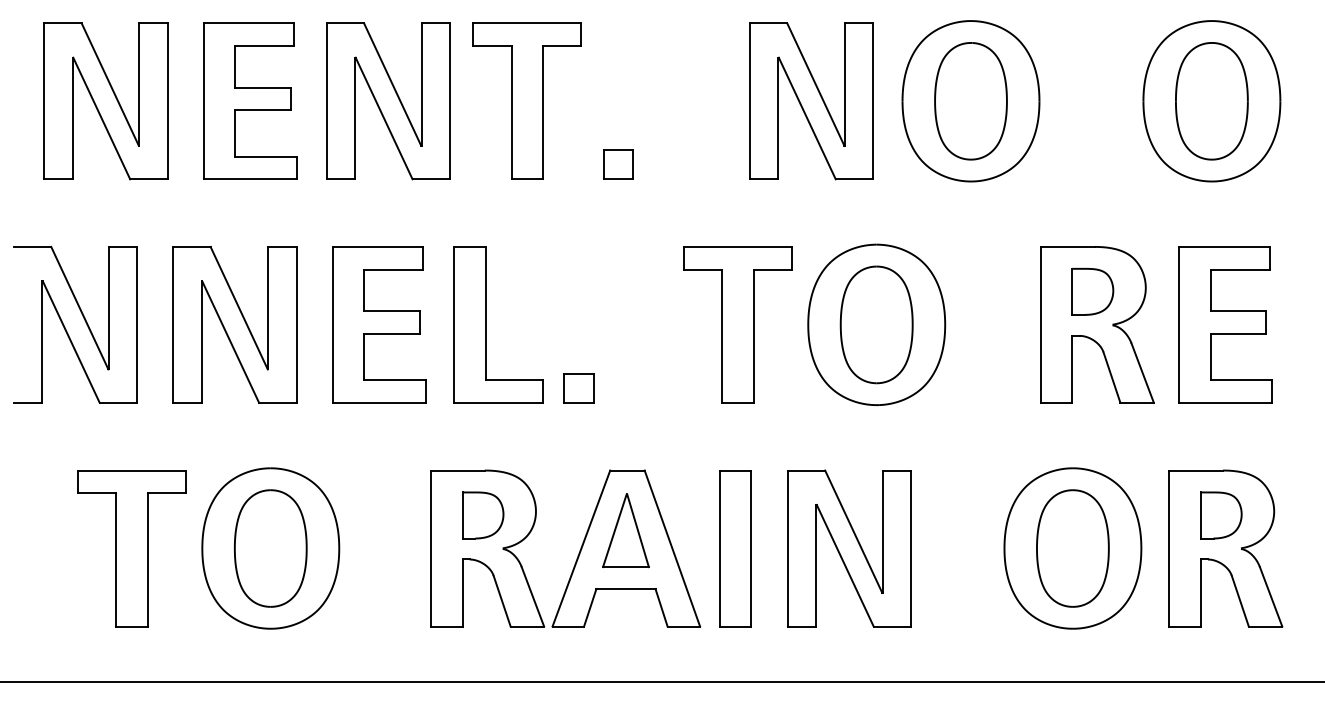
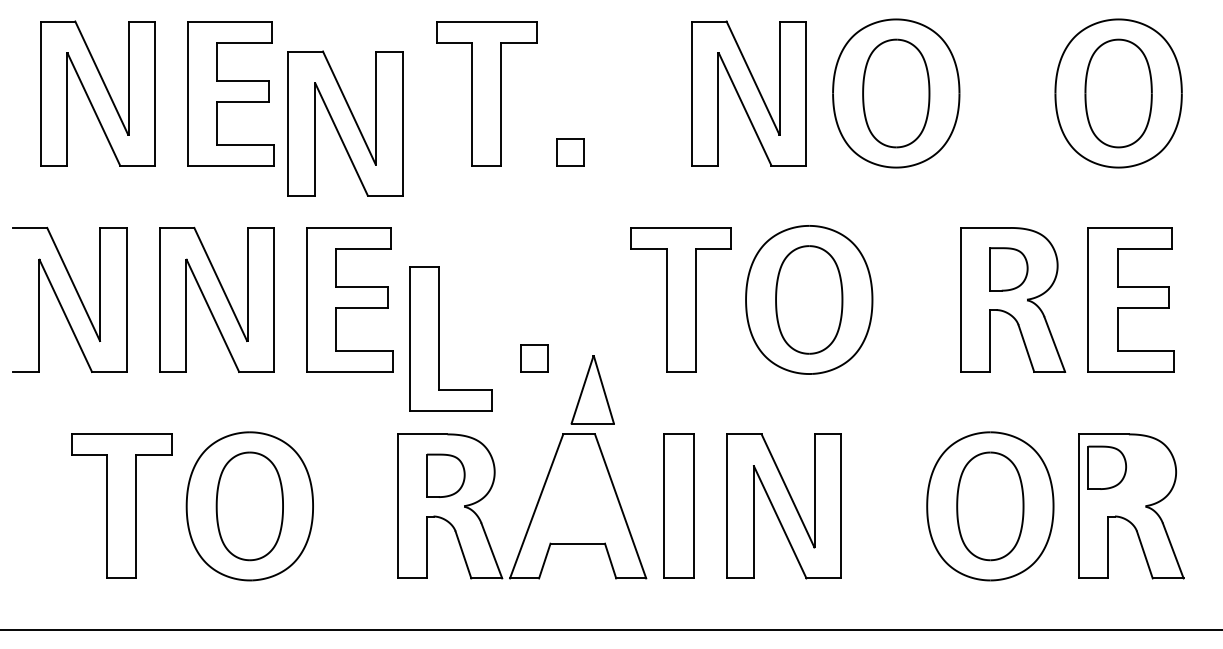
part: (388, 101) -> (345, 123), moved
part: (485, 324) -> (439, 338), moved
part: (1220, 515) -> (1106, 467), moved
part: (625, 530) -> (592, 389), moved

